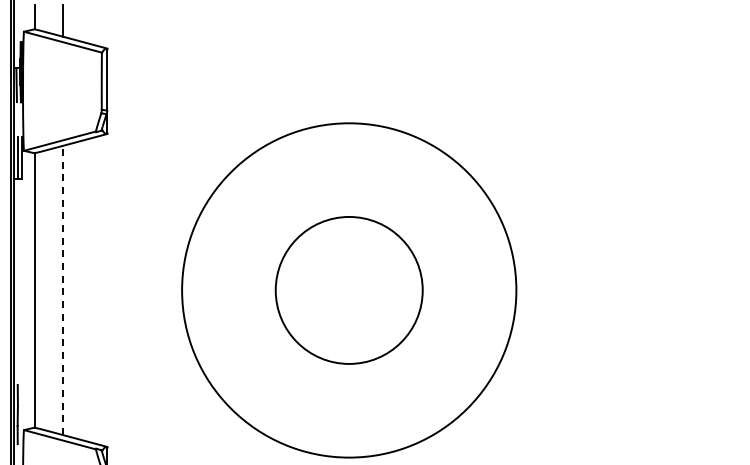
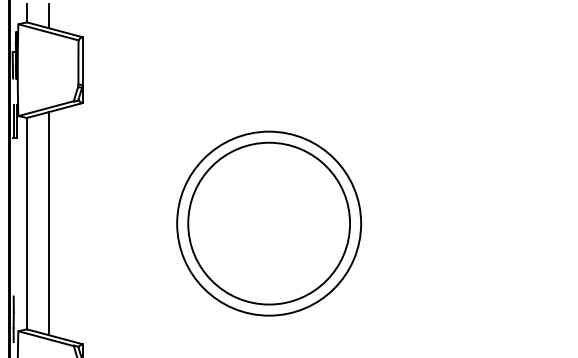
line: (63, 290) -> (48, 223), dashed -> solid
circle: (348, 290) -> (268, 223), size x0.71
circle: (349, 290) -> (269, 223), size x1.43

